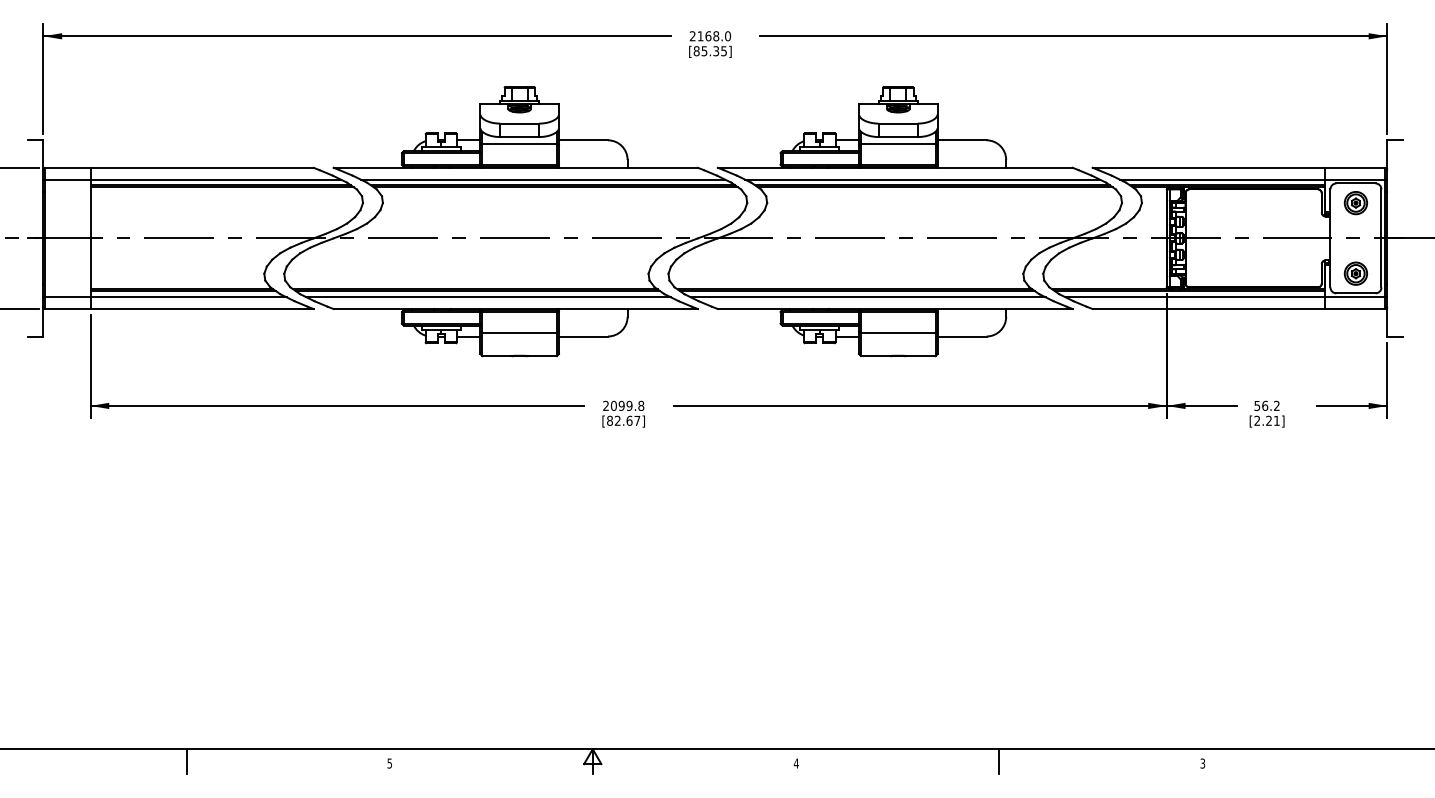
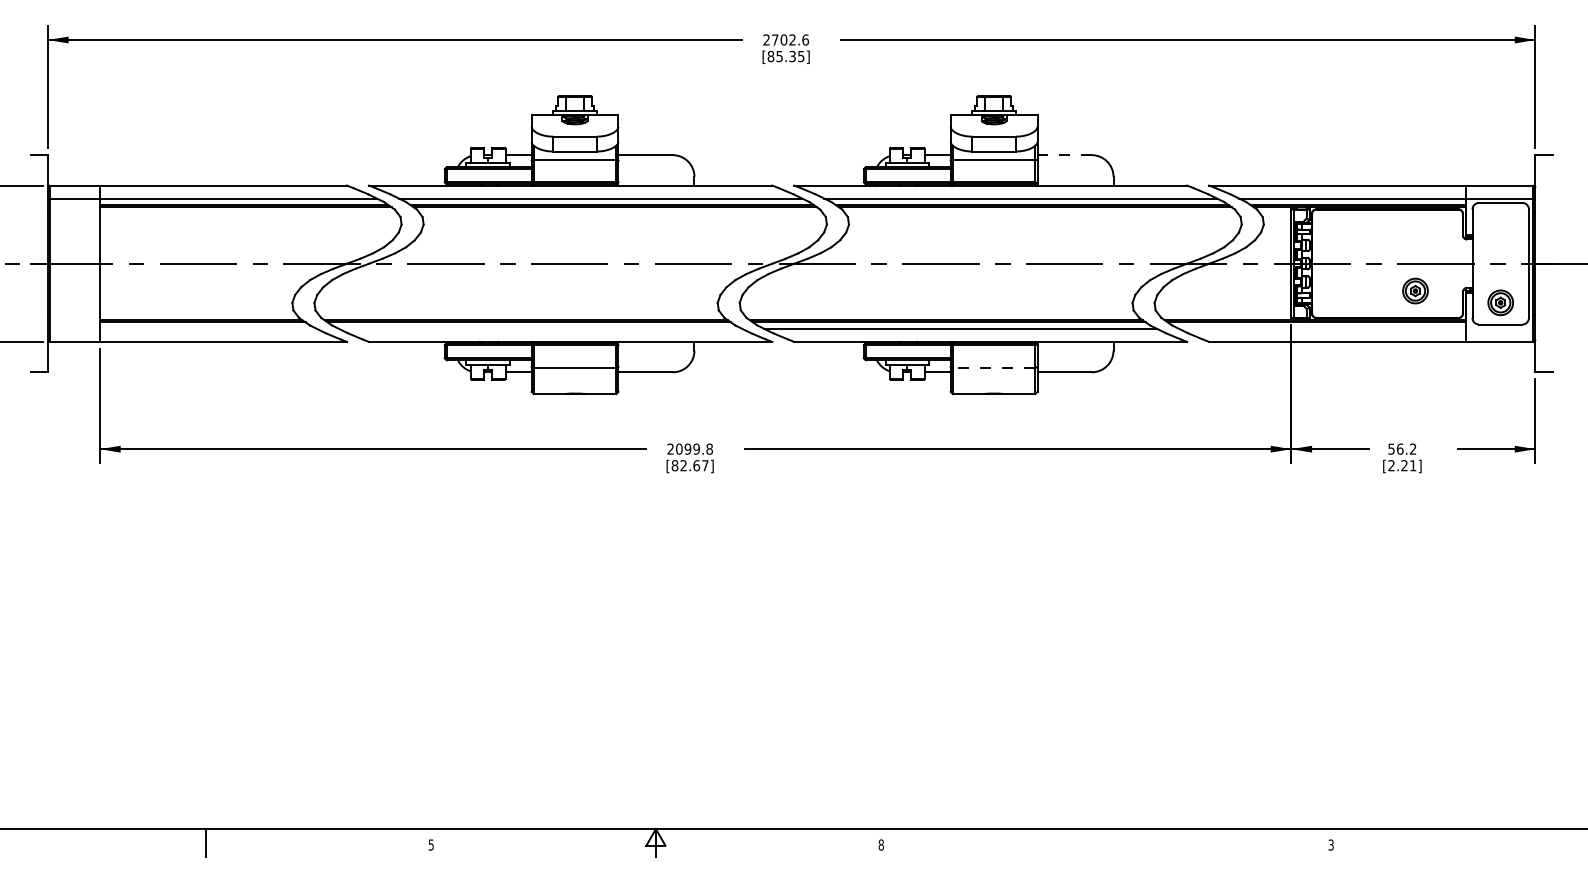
text: (714, 36) -> (790, 40), 2168.0 -> 2702.6
line: (962, 140) -> (1065, 155), solid -> dashed
part: (1355, 203) -> (1414, 291), moved
line: (164, 297) -> (181, 329), removed
line: (488, 297) -> (540, 329), removed
line: (1226, 297) -> (1357, 329), removed
line: (897, 332) -> (993, 367), solid -> dashed
line: (999, 761) -> (1106, 842), removed
text: (795, 763) -> (880, 844), 4 -> 8

